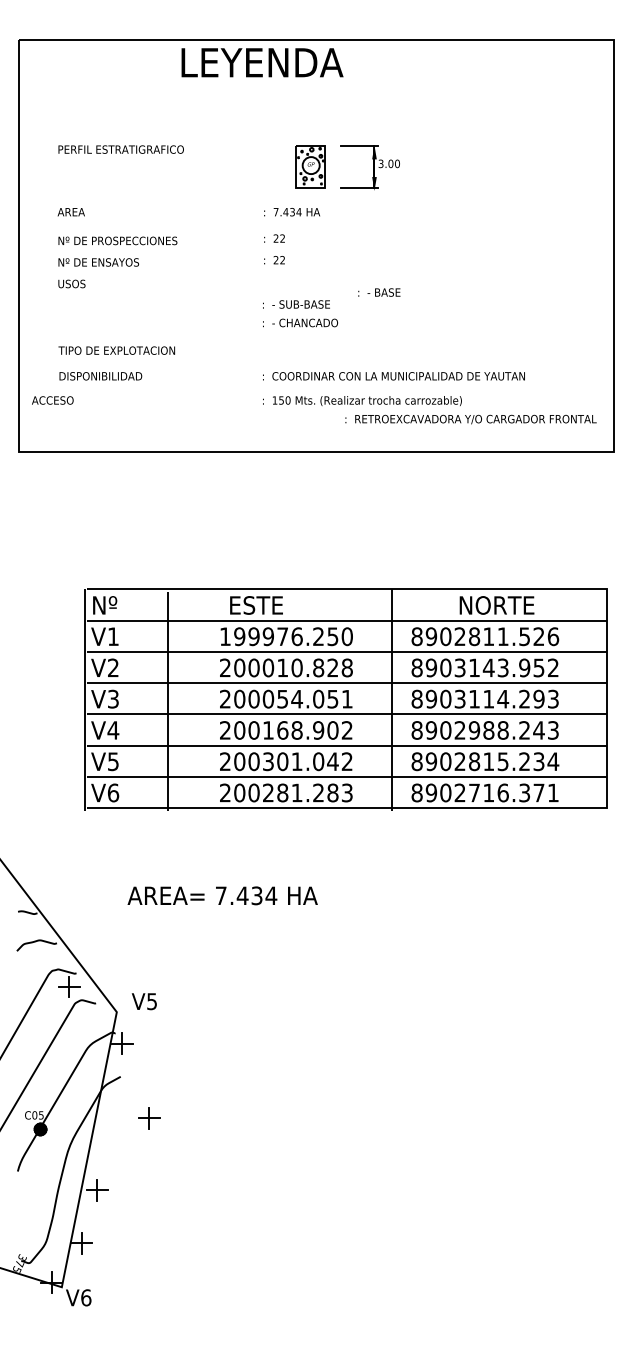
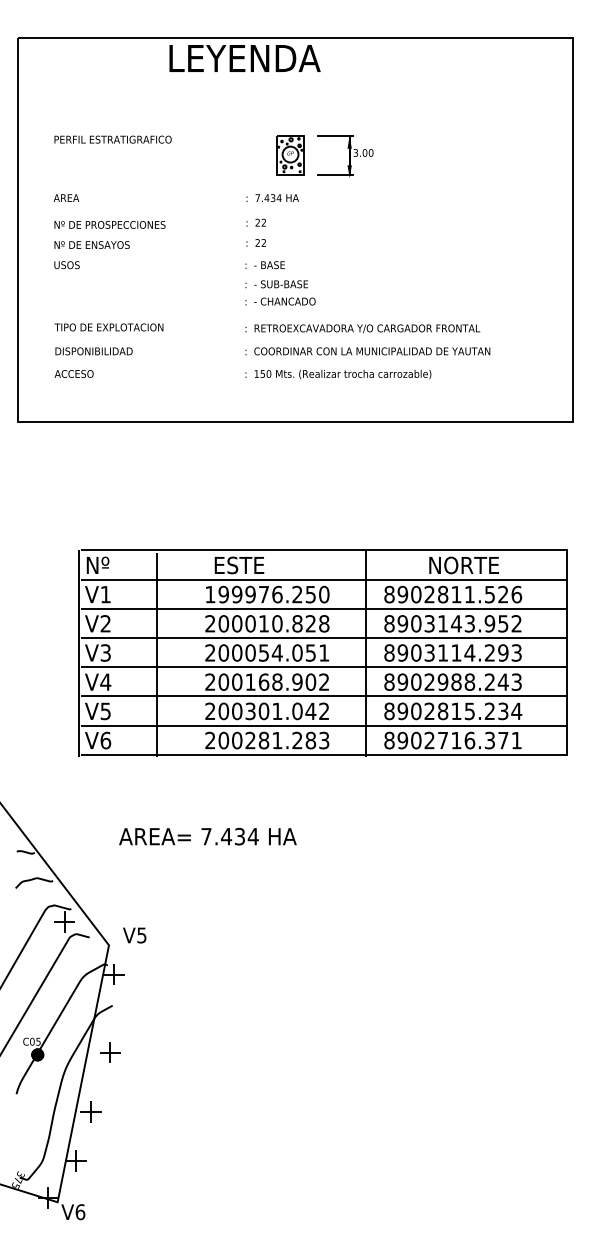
text: (378, 292) -> (264, 265), moved
text: (52, 399) -> (73, 373), moved
text: (470, 419) -> (362, 328), moved
part: (149, 1118) -> (110, 1052), moved

